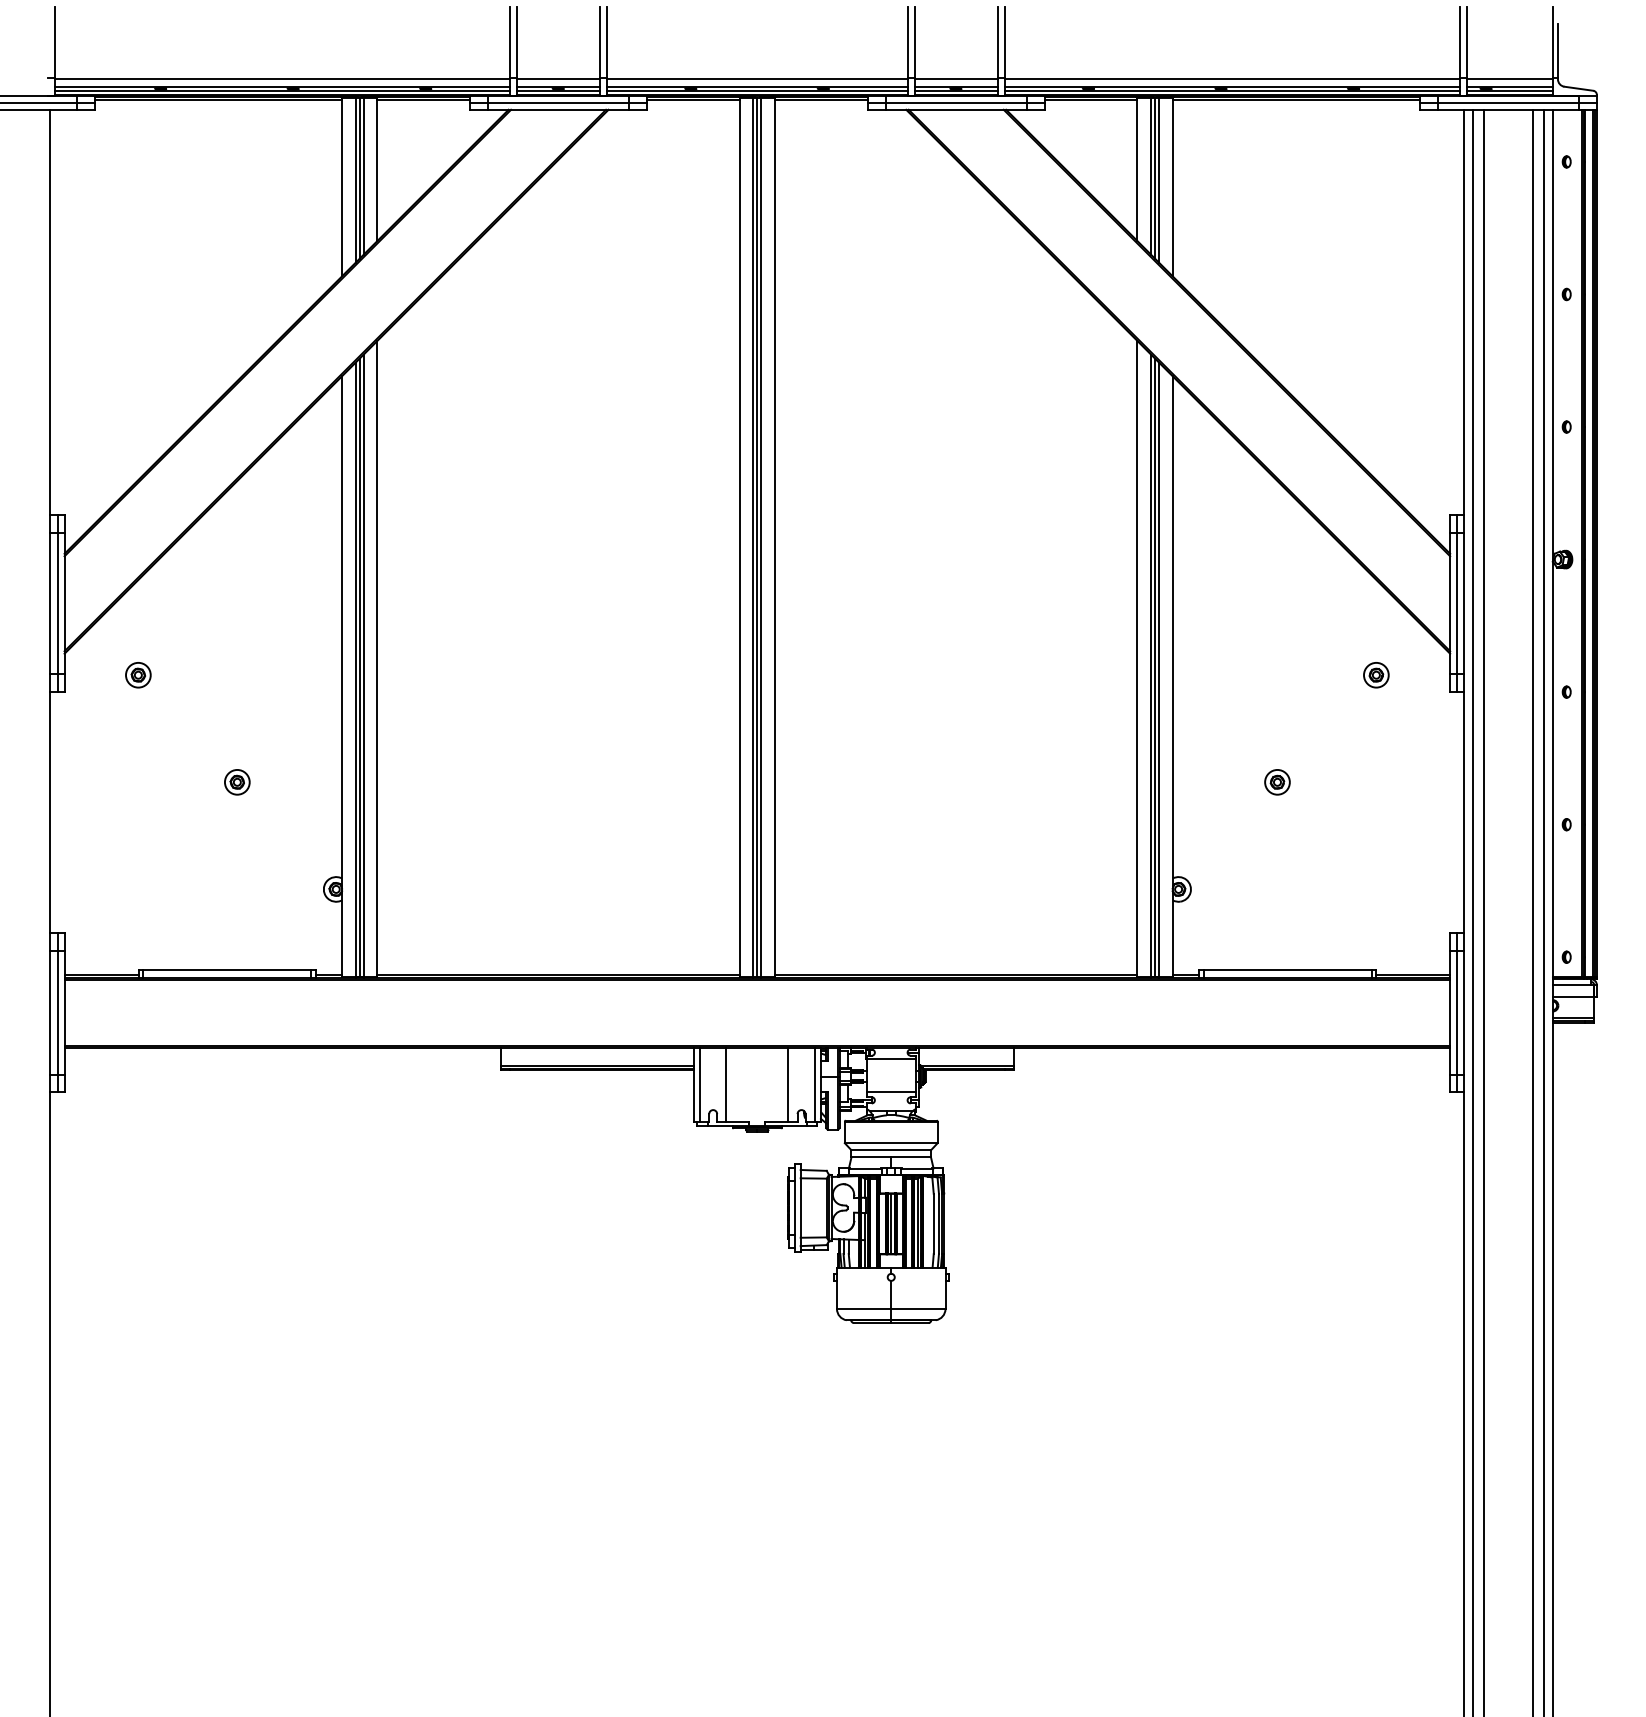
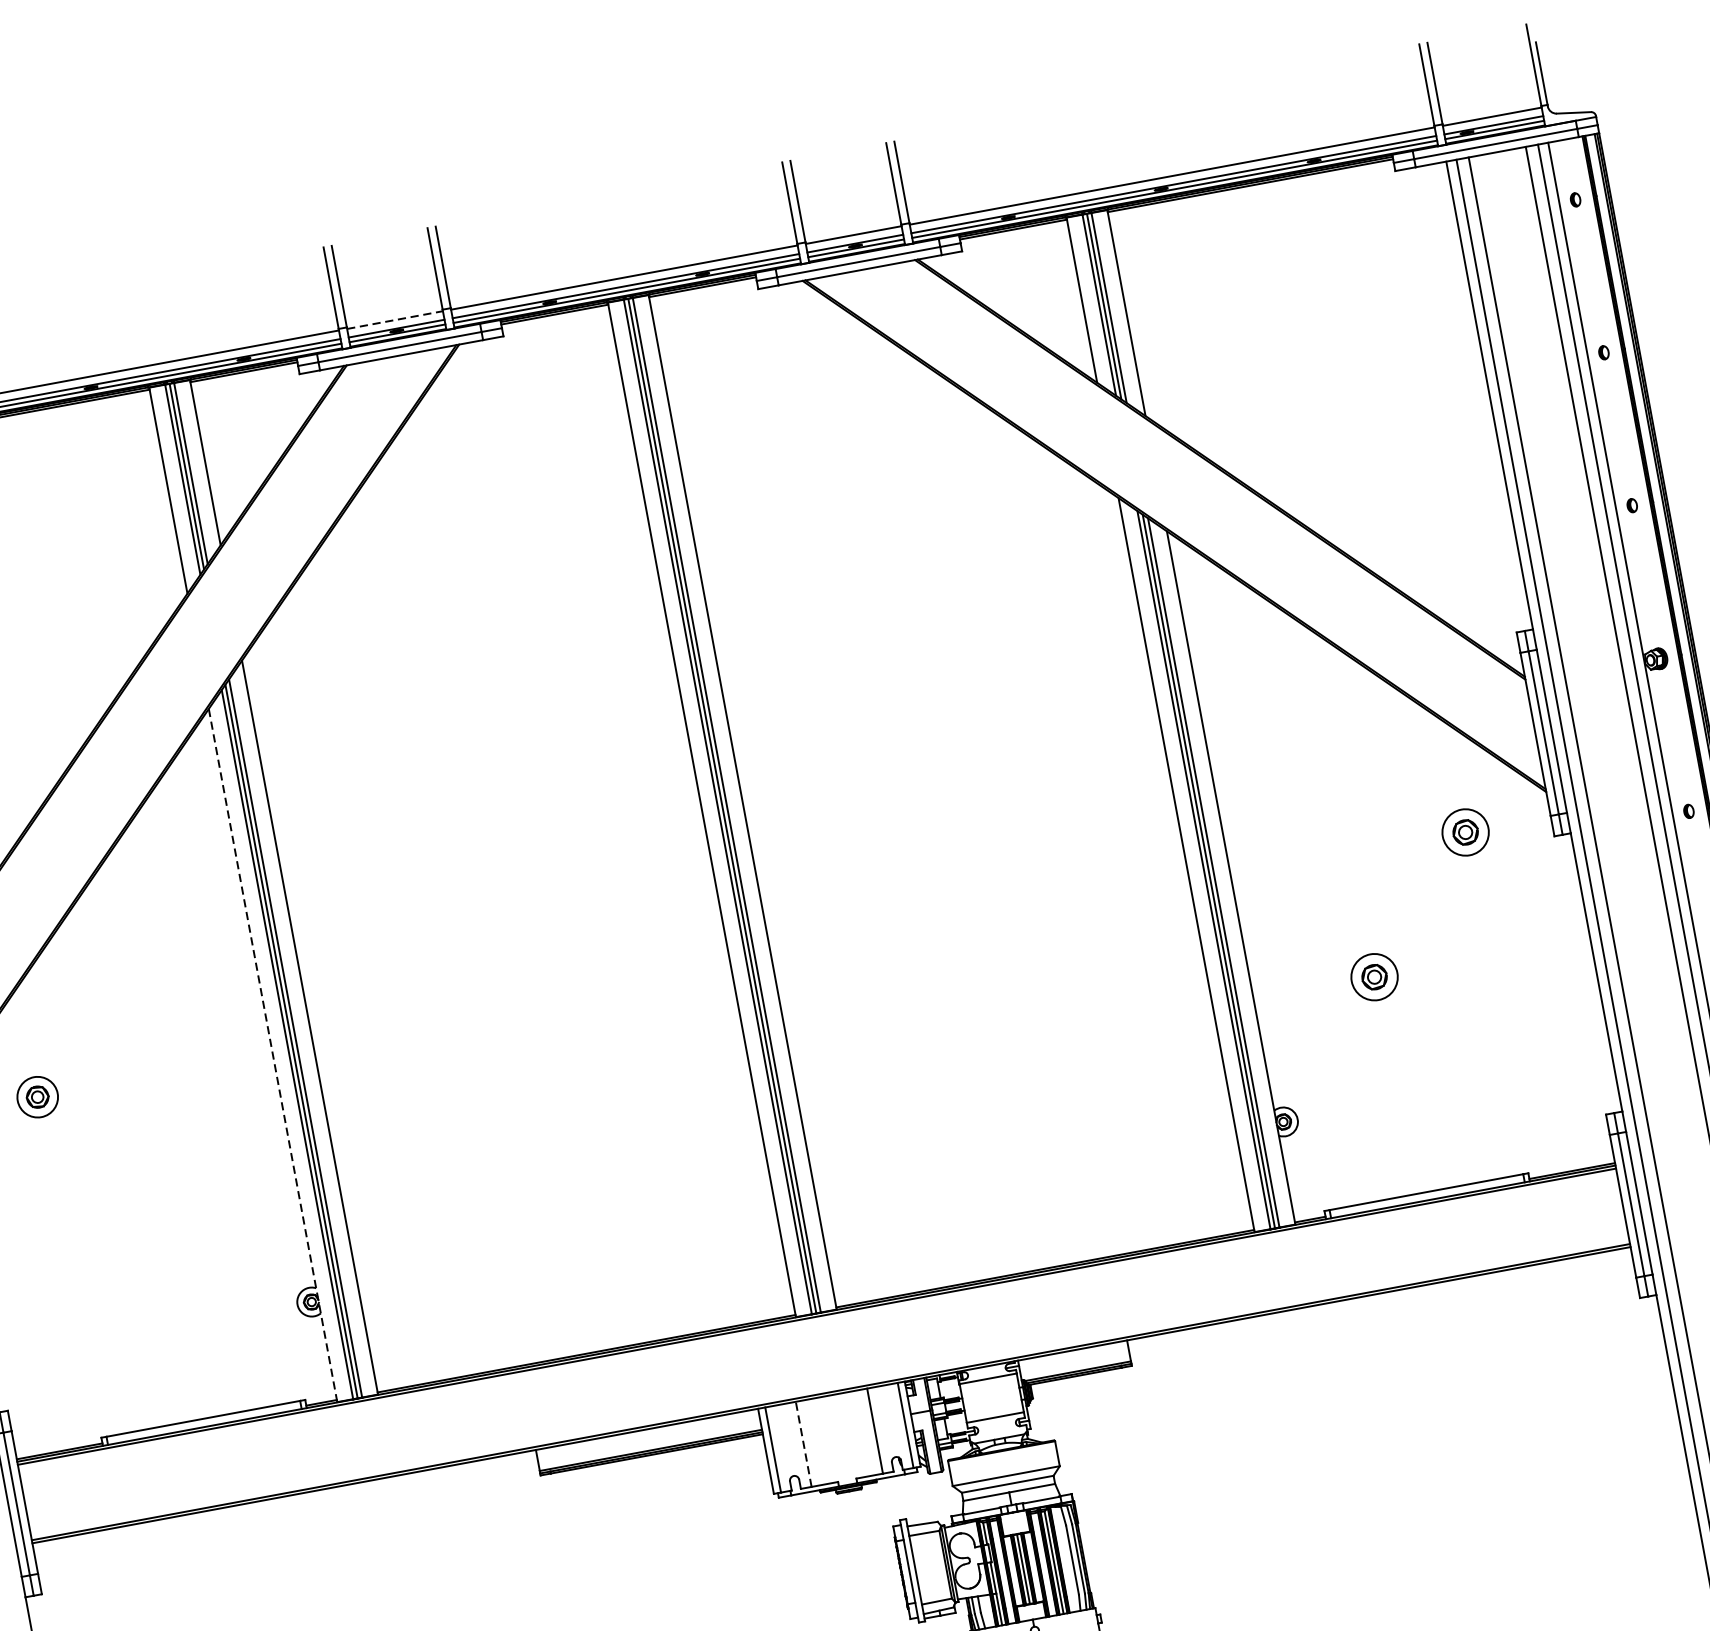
line: (558, 79) -> (395, 320), solid -> dashed
part: (138, 675) -> (37, 1097), size x1.4
part: (1376, 675) -> (1465, 832), size x1.6
line: (342, 677) -> (273, 1056), solid -> dashed
part: (237, 782) -> (175, 1199), removed
part: (1277, 782) -> (1374, 977), size x1.6
line: (726, 1085) -> (803, 1444), solid -> dashed

